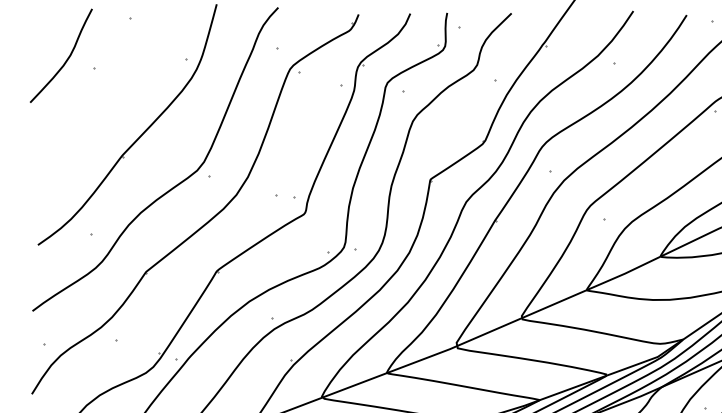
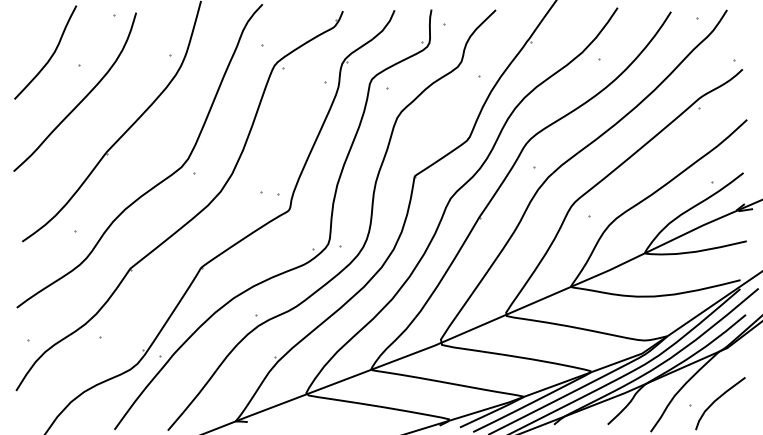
curve: (99, 100) -> (83, 97), added

